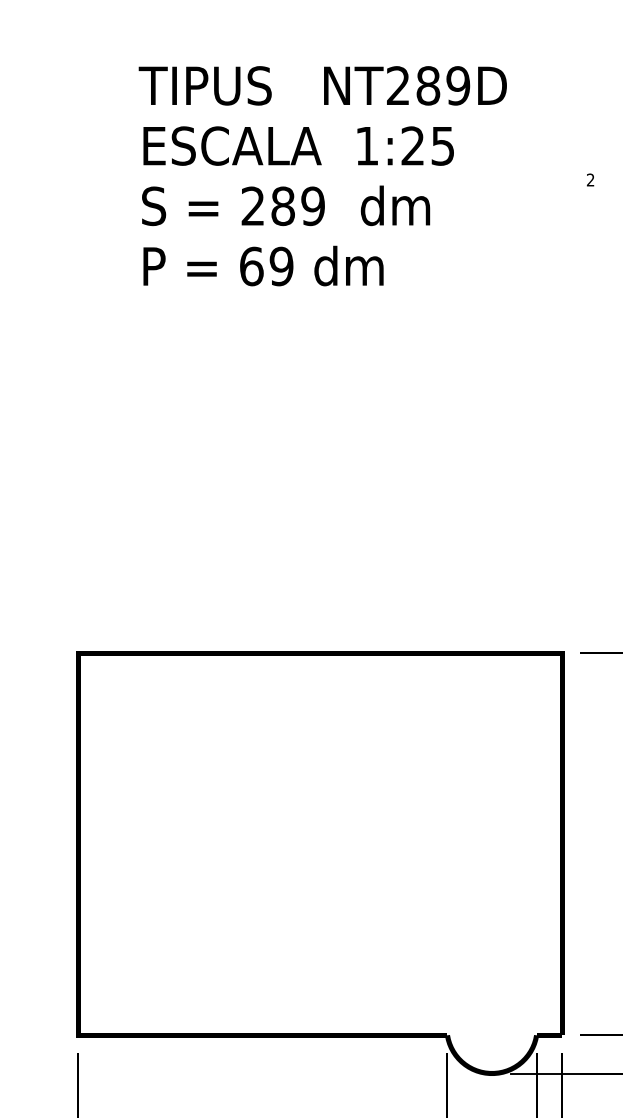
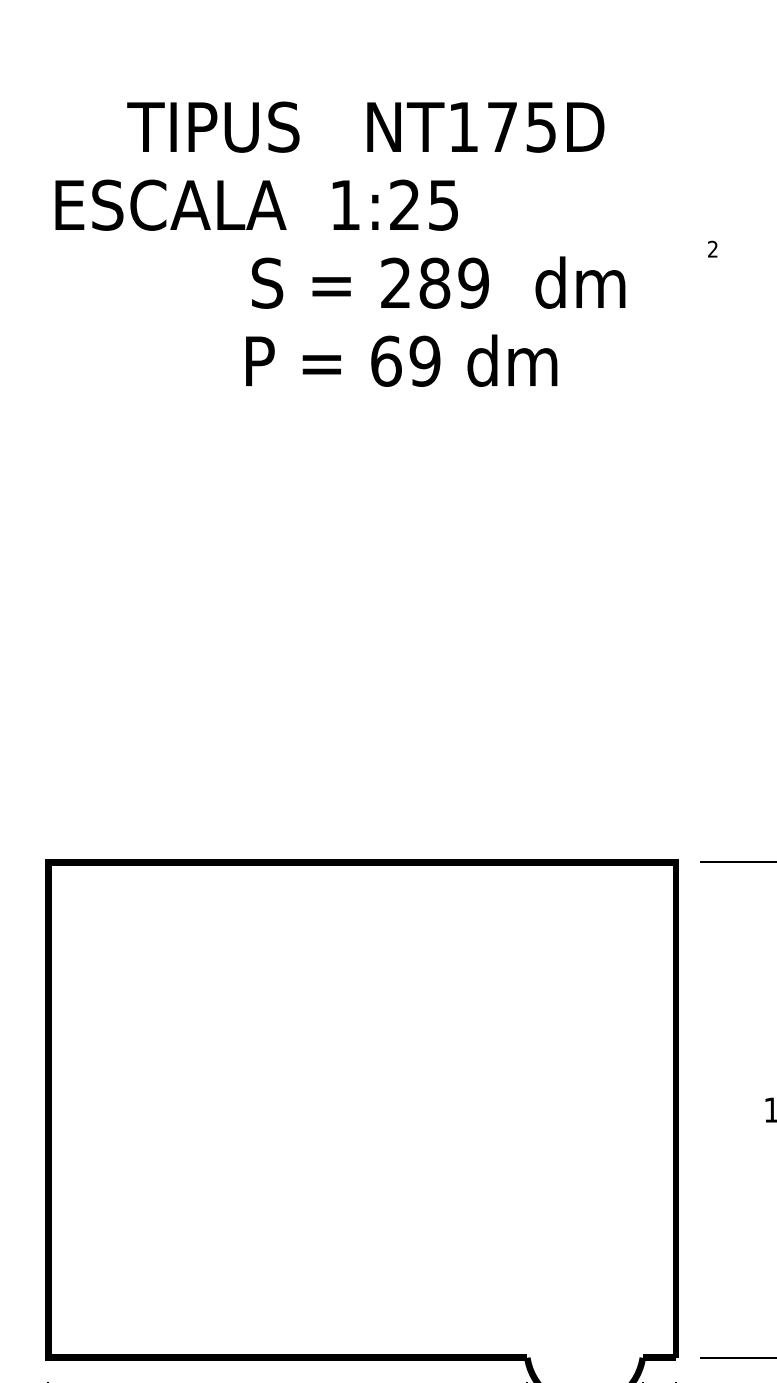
text: (428, 85) -> (502, 126), NT289D -> NT175D
text: (298, 145) -> (256, 204), moved
text: (286, 205) -> (439, 282), moved
text: (263, 265) -> (401, 360), moved

